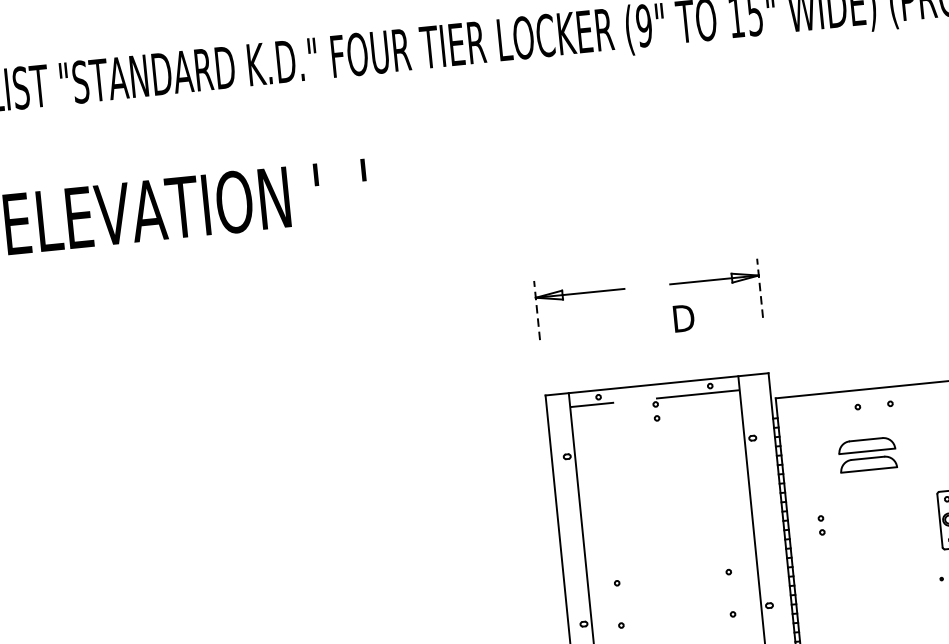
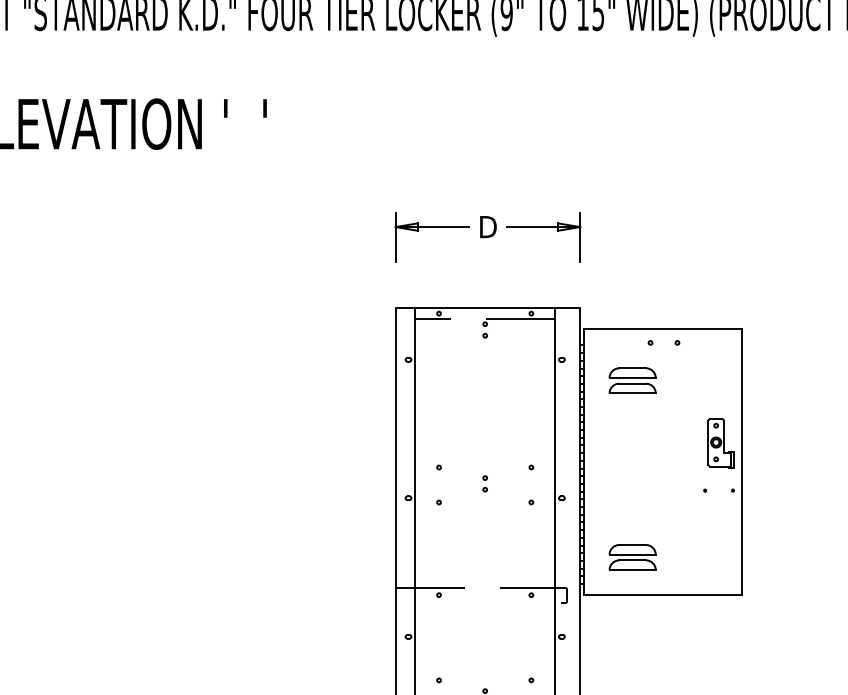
line: (760, 288) -> (580, 237), dashed -> solid
line: (536, 310) -> (395, 237), dashed -> solid
text: (684, 318) -> (488, 227), moved
part: (867, 454) -> (632, 380), moved
part: (820, 525) -> (484, 483), moved

